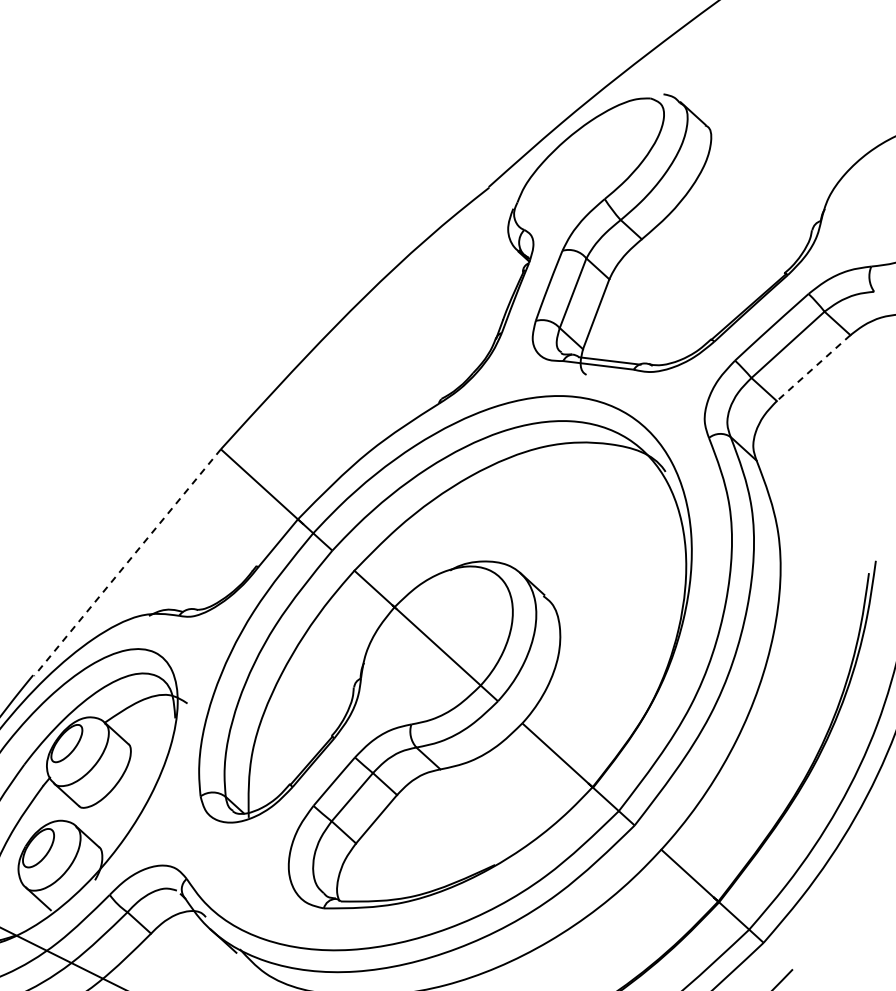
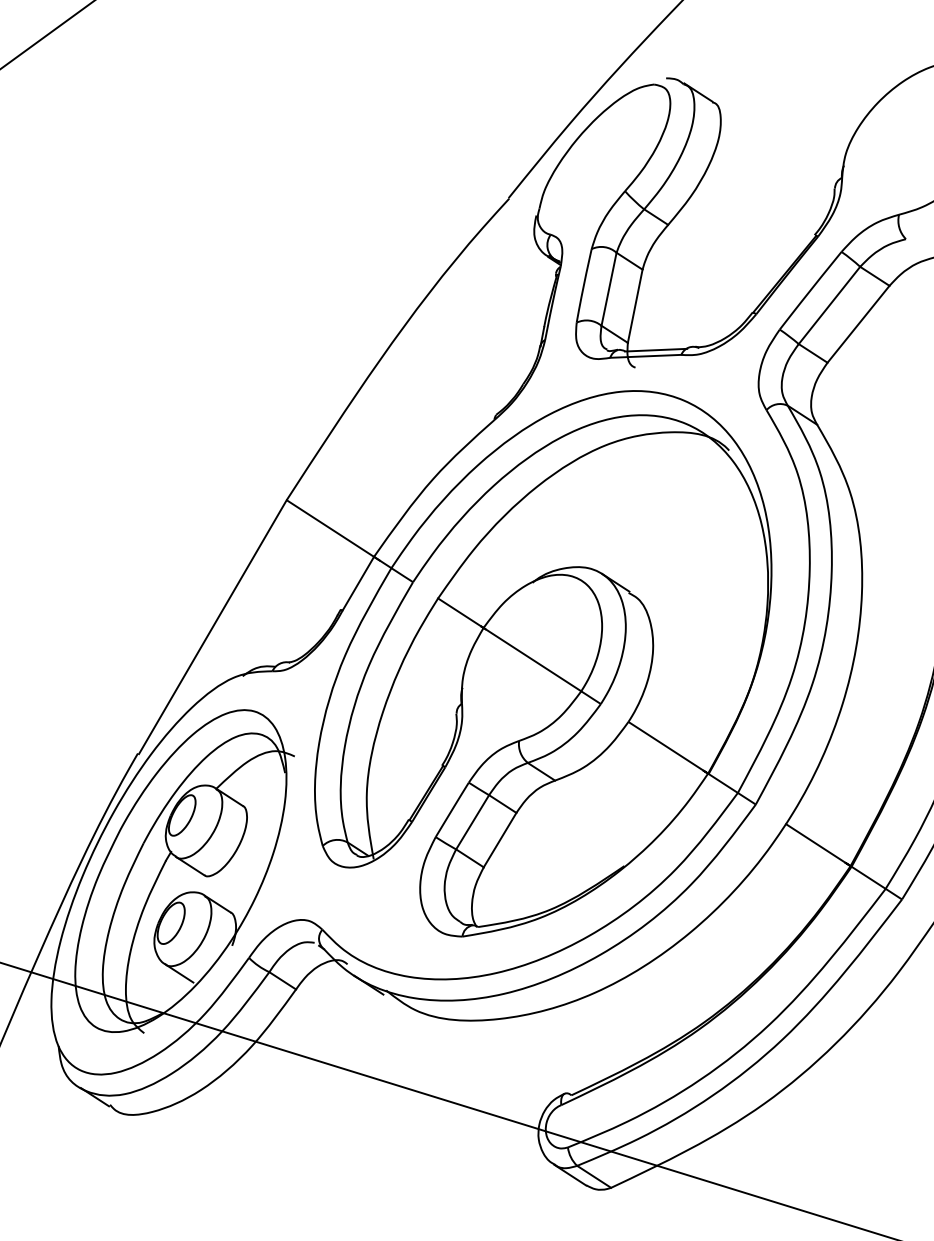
line: (813, 368) -> (858, 324), dashed -> solid
line: (127, 562) -> (212, 627), dashed -> solid

